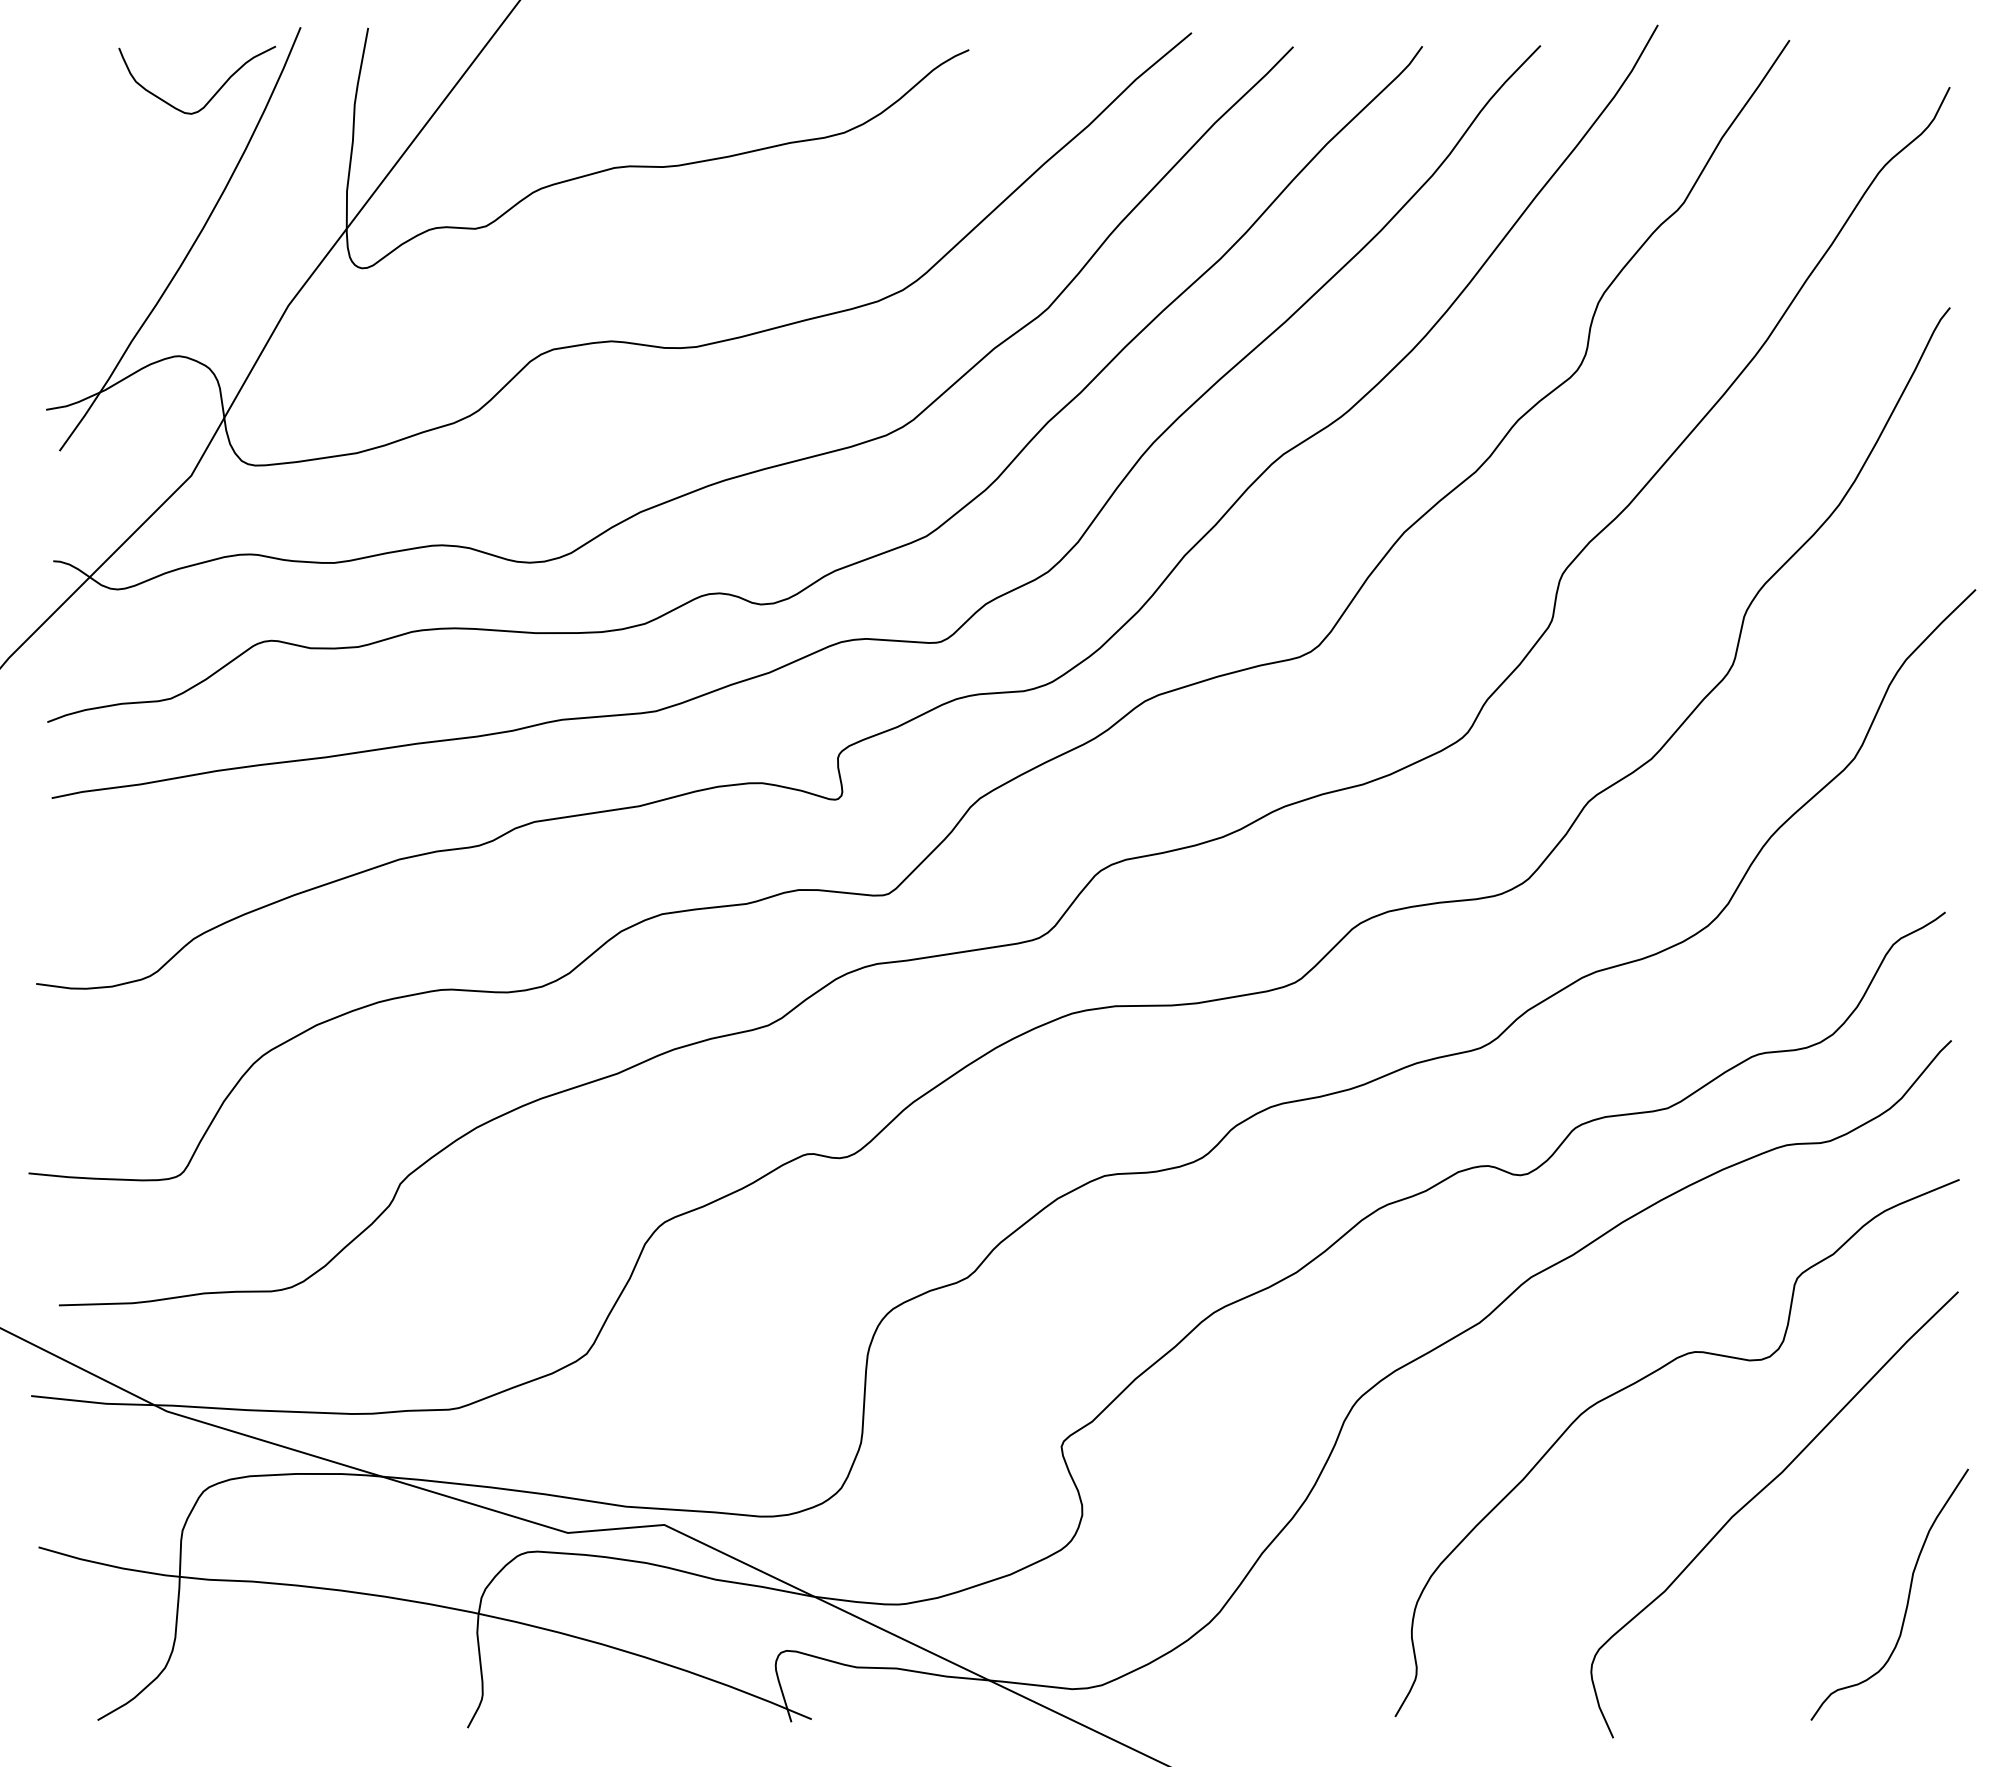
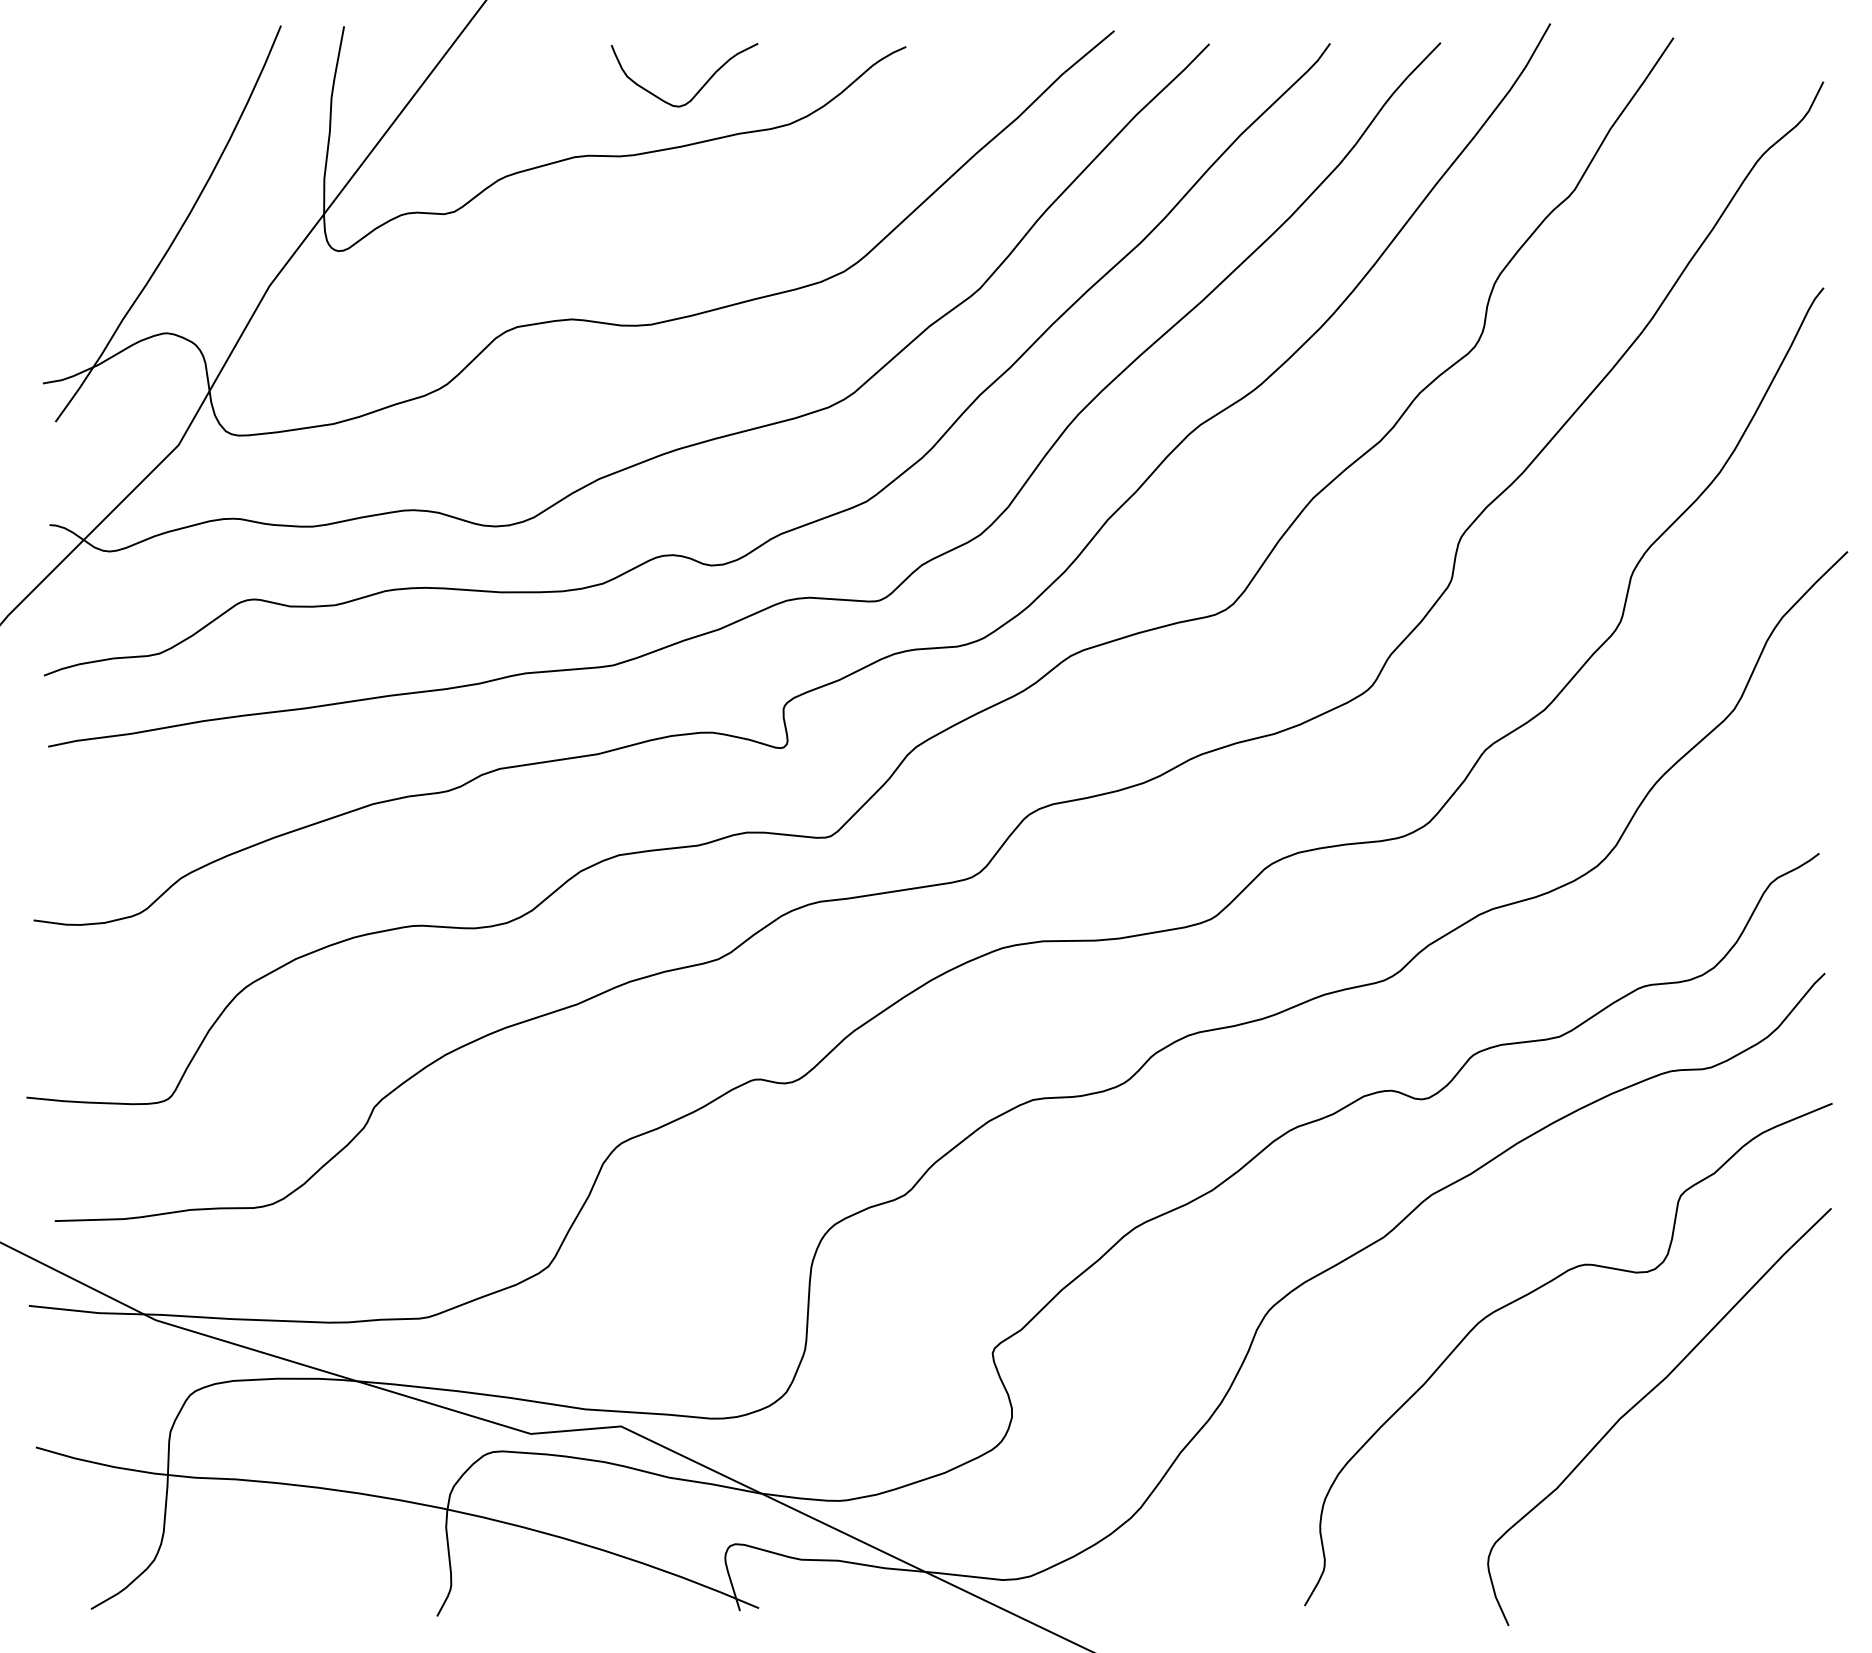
curve: (214, 93) -> (700, 87), moved
curve: (1907, 1597) -> (1783, 1494), removed

